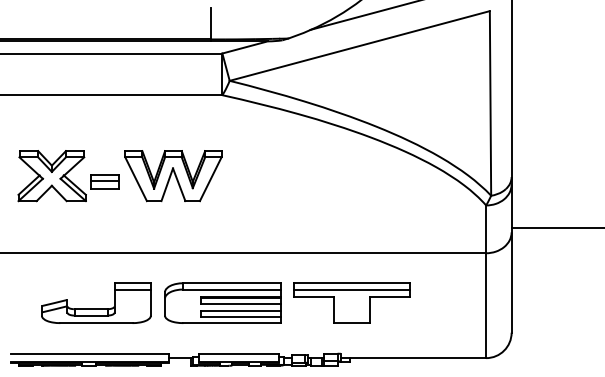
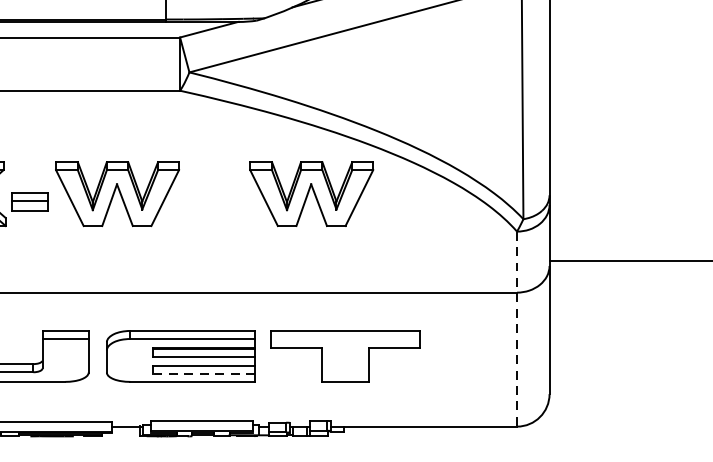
part: (325, 176) -> (311, 194), added
line: (486, 282) -> (517, 329), solid -> dashed
line: (351, 289) -> (345, 338), removed
line: (241, 317) -> (204, 374), solid -> dashed

